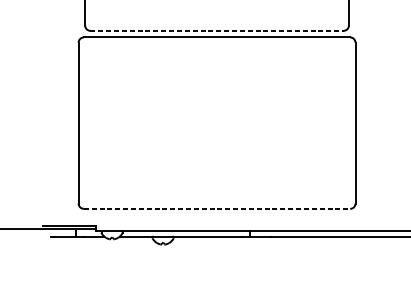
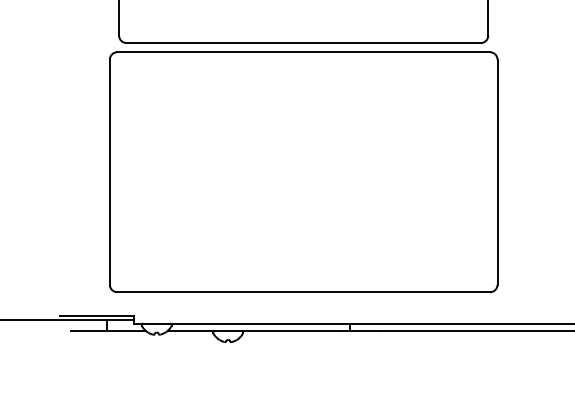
line: (217, 31) -> (304, 43), dashed -> solid
line: (217, 209) -> (304, 292), dashed -> solid

